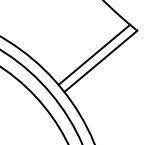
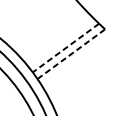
line: (94, 54) -> (66, 47), solid -> dashed
line: (100, 61) -> (70, 54), solid -> dashed

